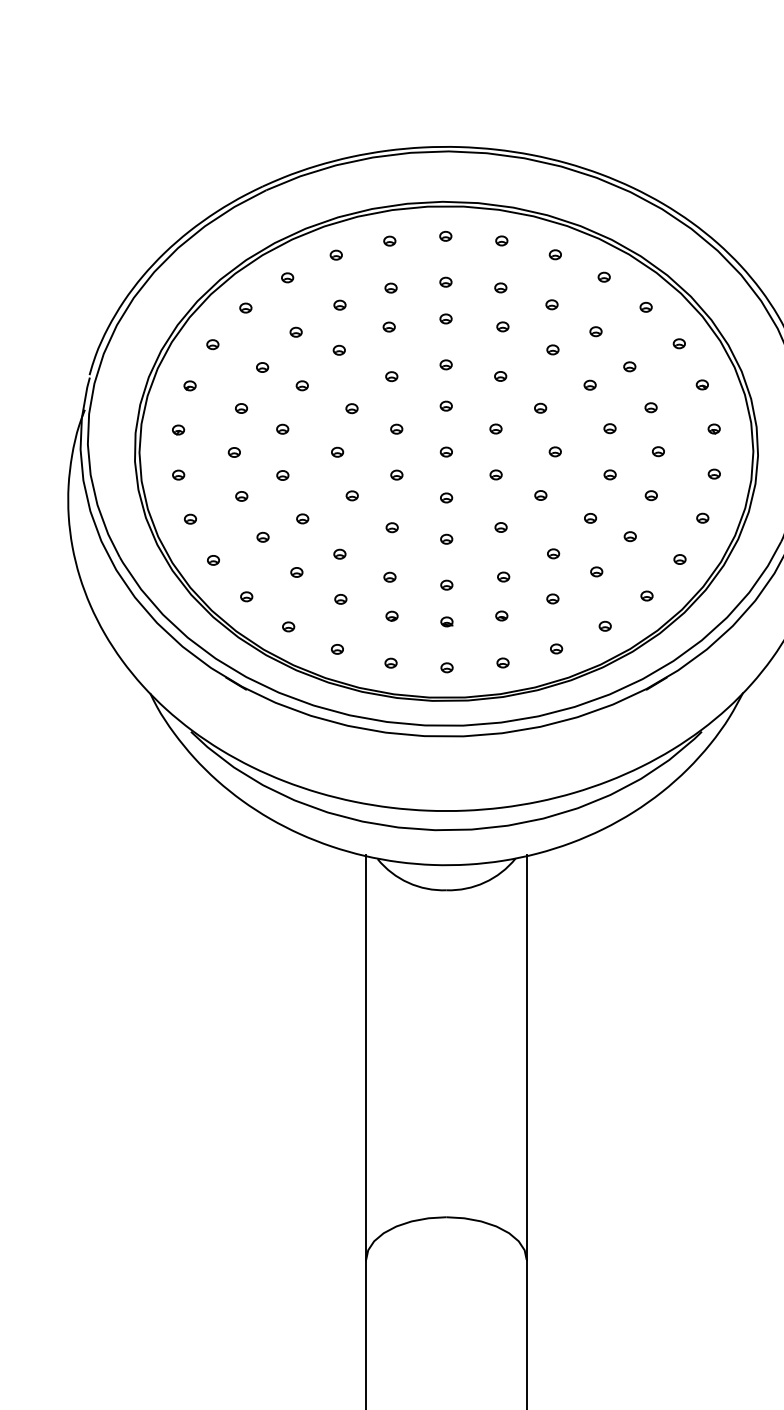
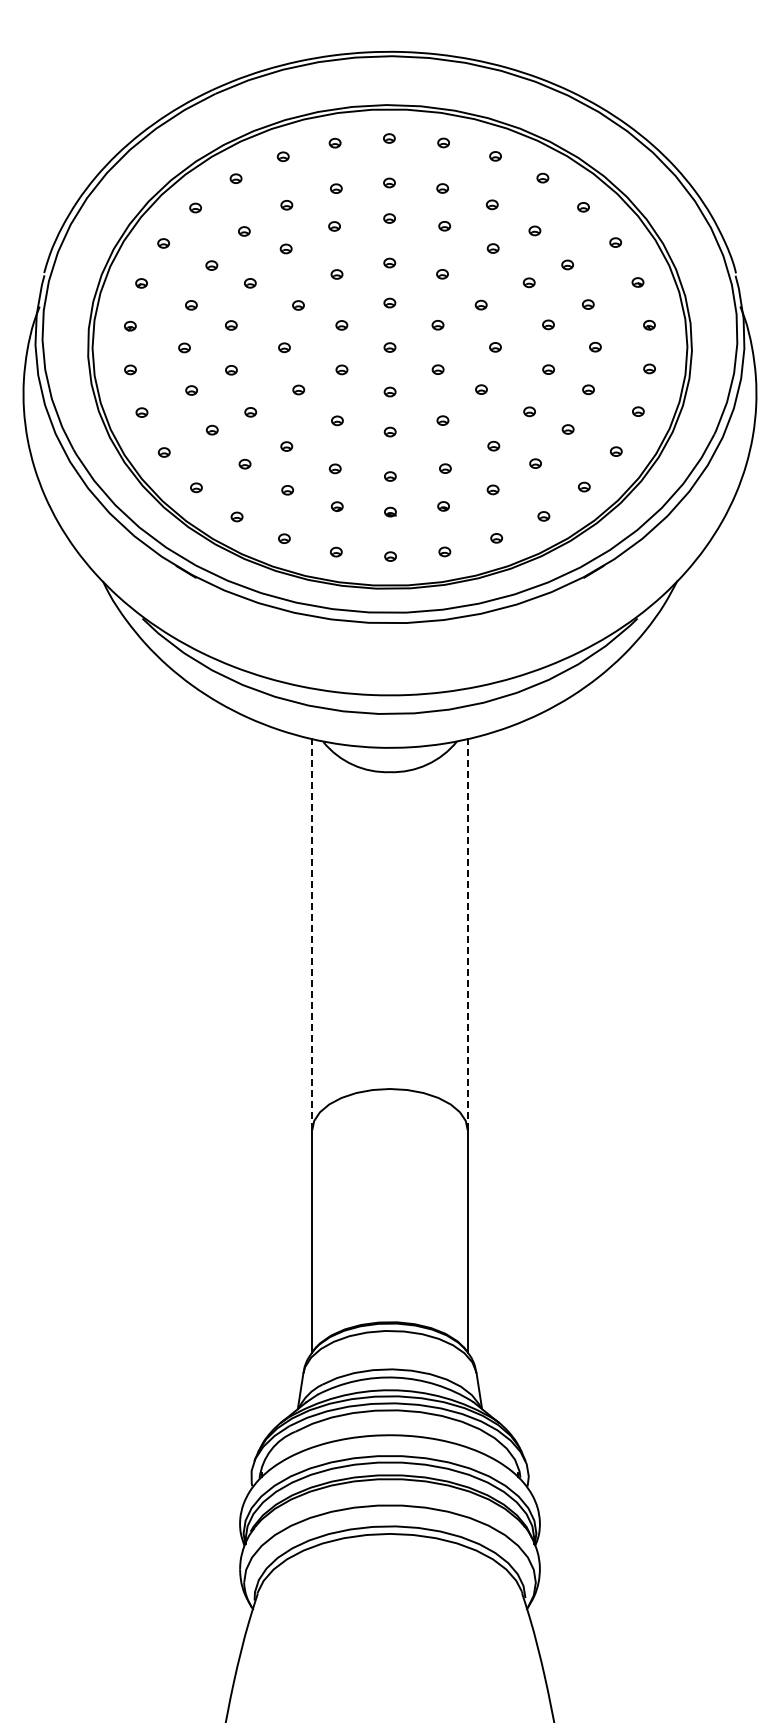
line: (526, 1056) -> (467, 933), solid -> dashed
line: (366, 1057) -> (312, 934), solid -> dashed

